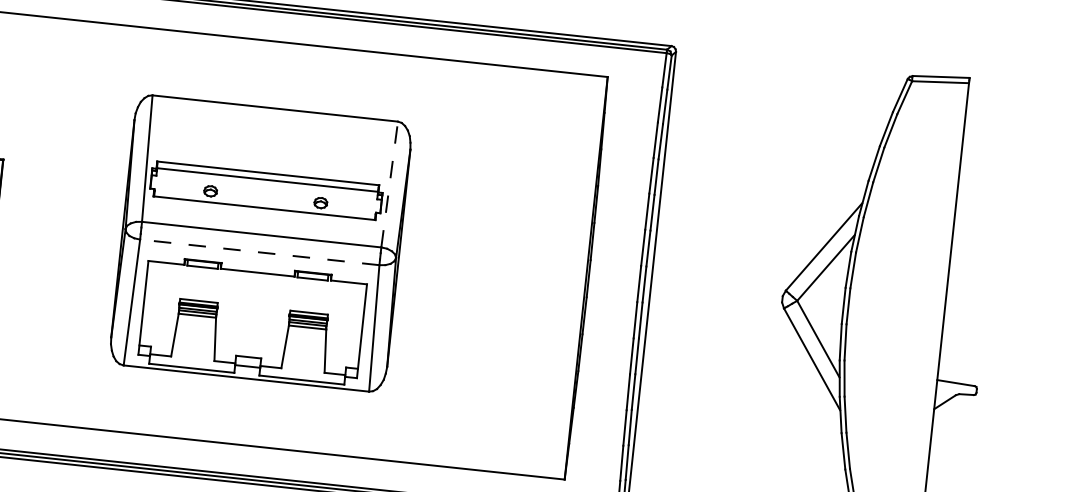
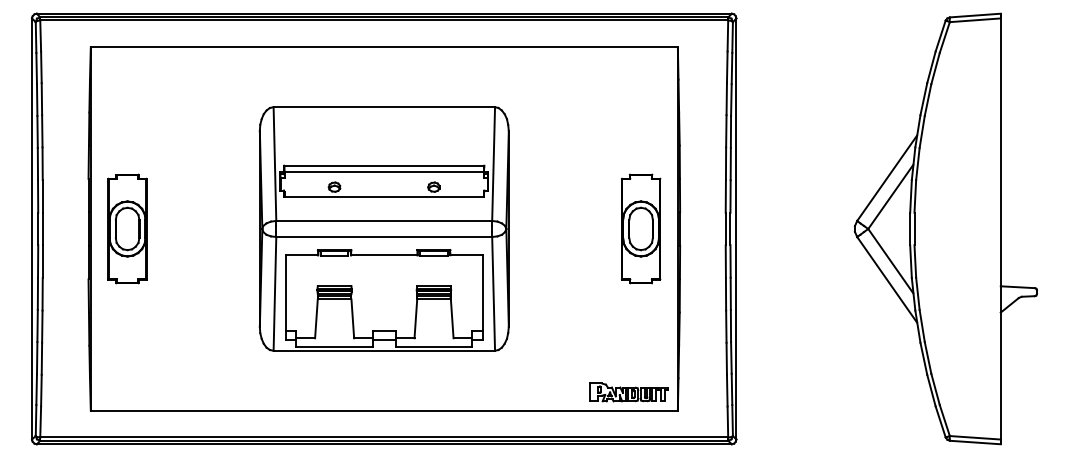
line: (389, 184) -> (493, 164), dashed -> solid
line: (260, 252) -> (384, 237), dashed -> solid
part: (545, 273) -> (641, 228), added
part: (512, 453) -> (628, 392), added

